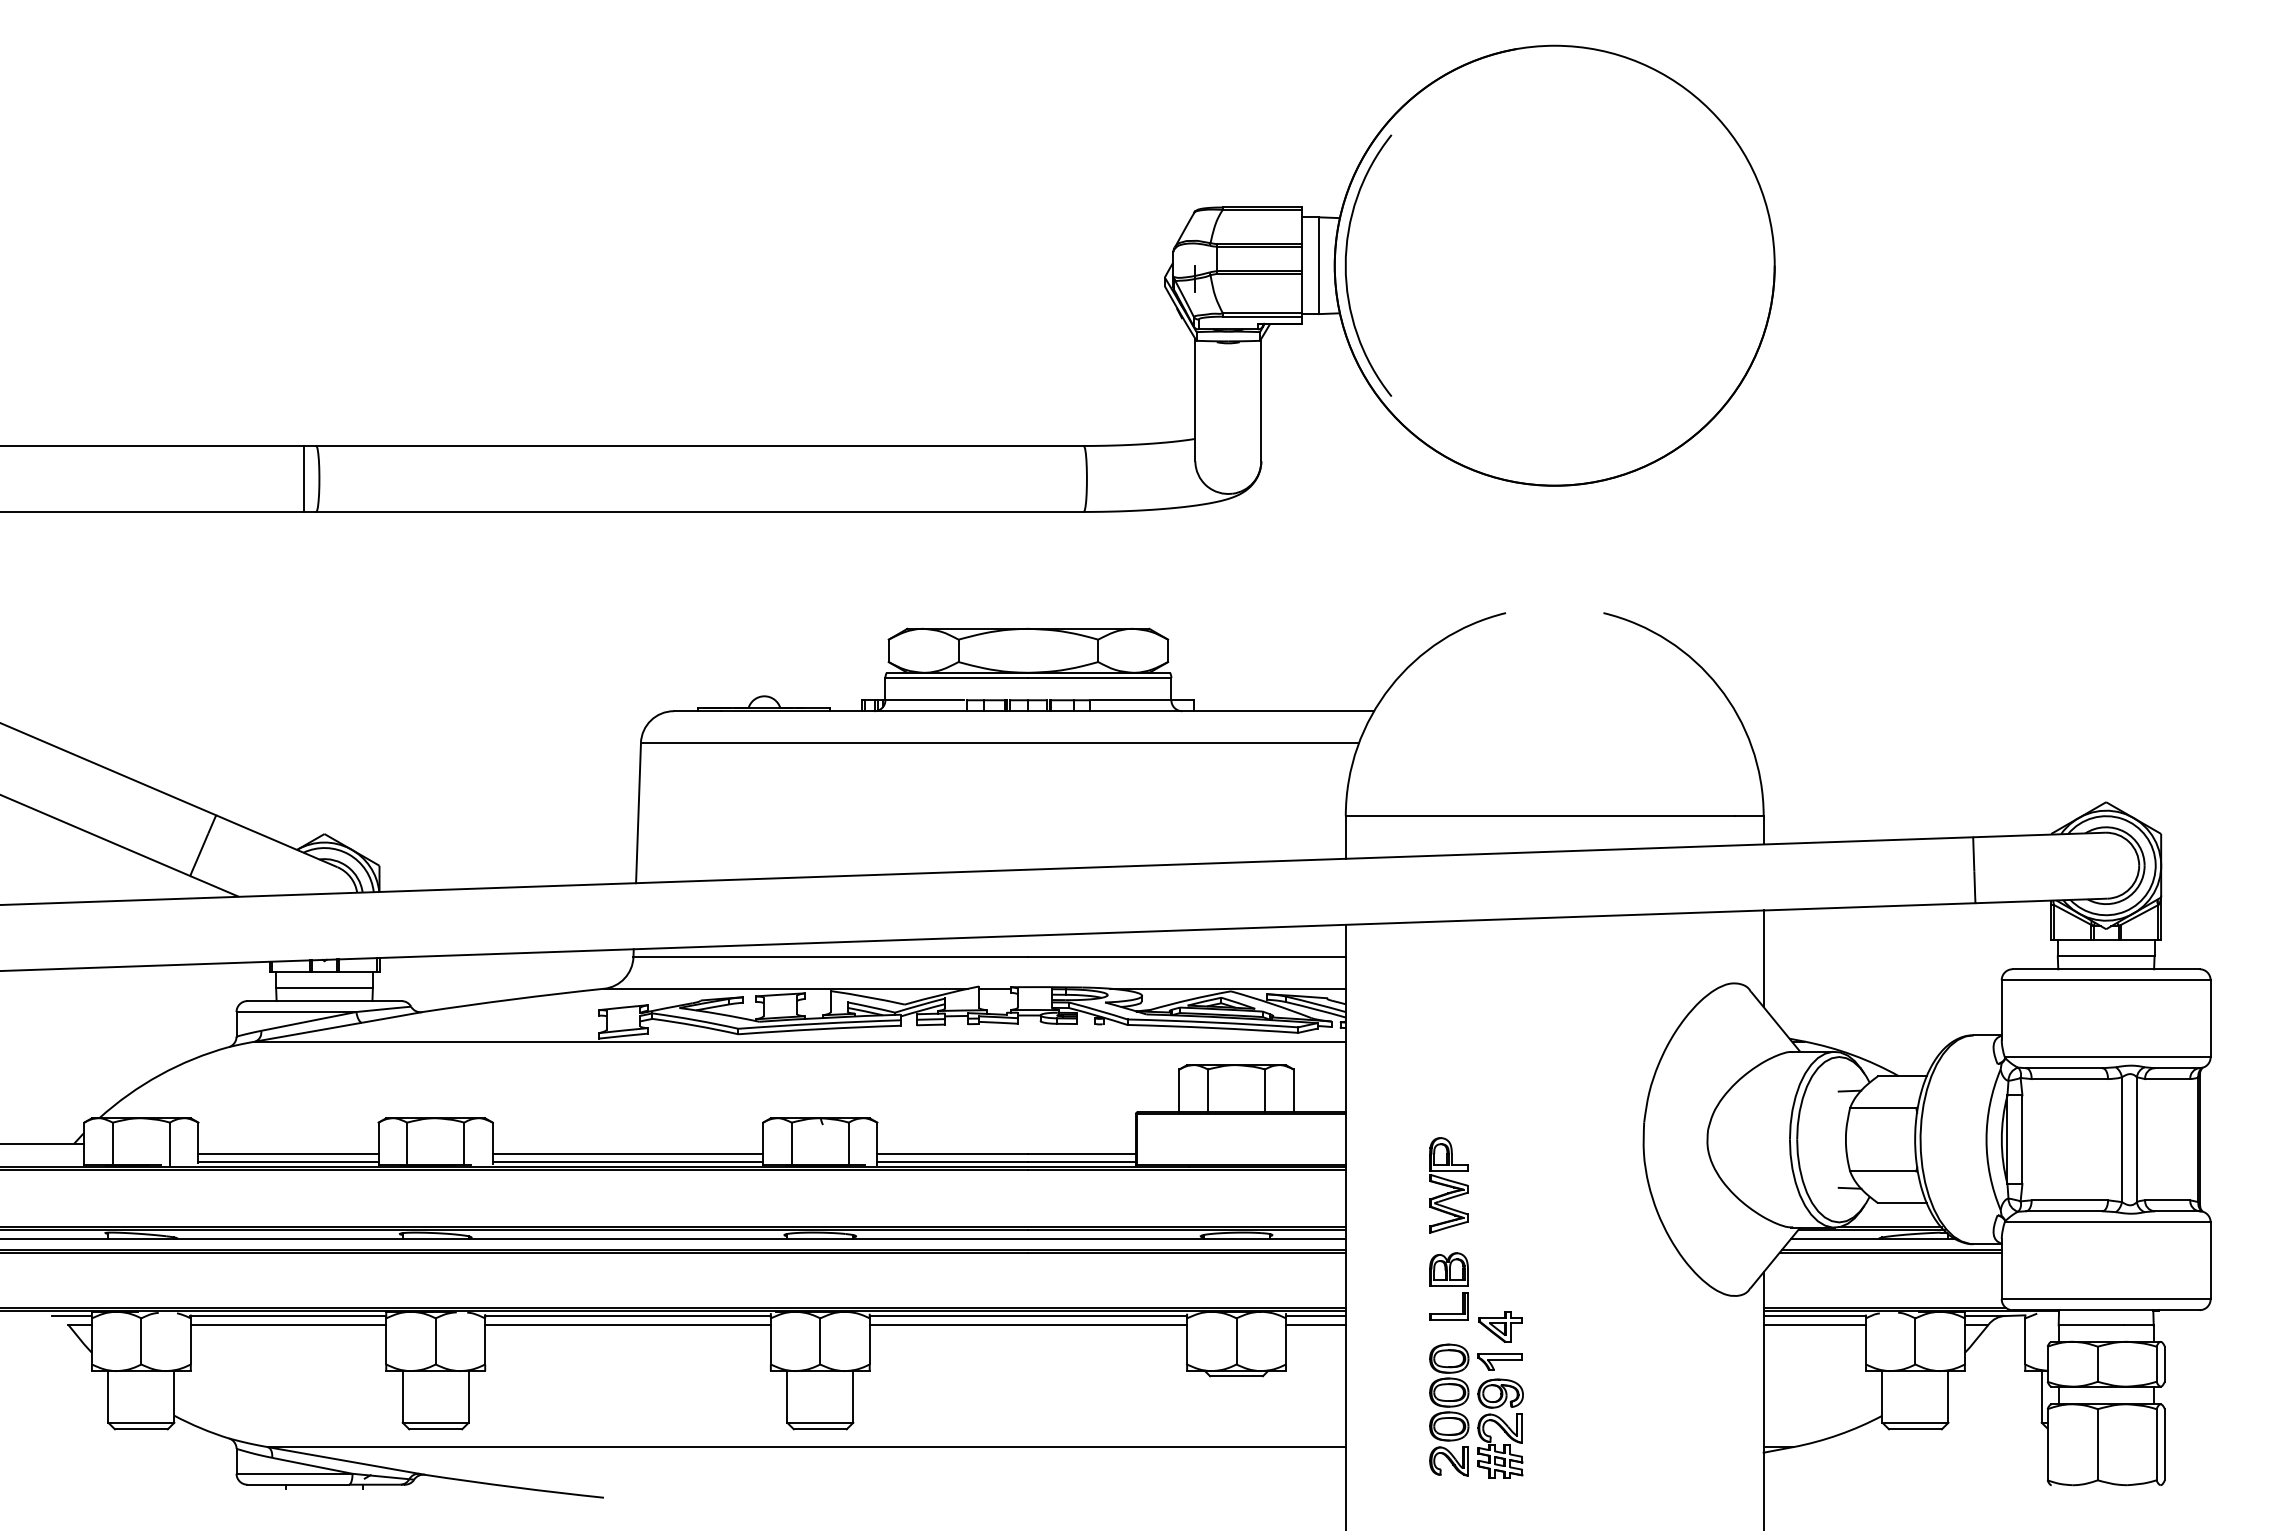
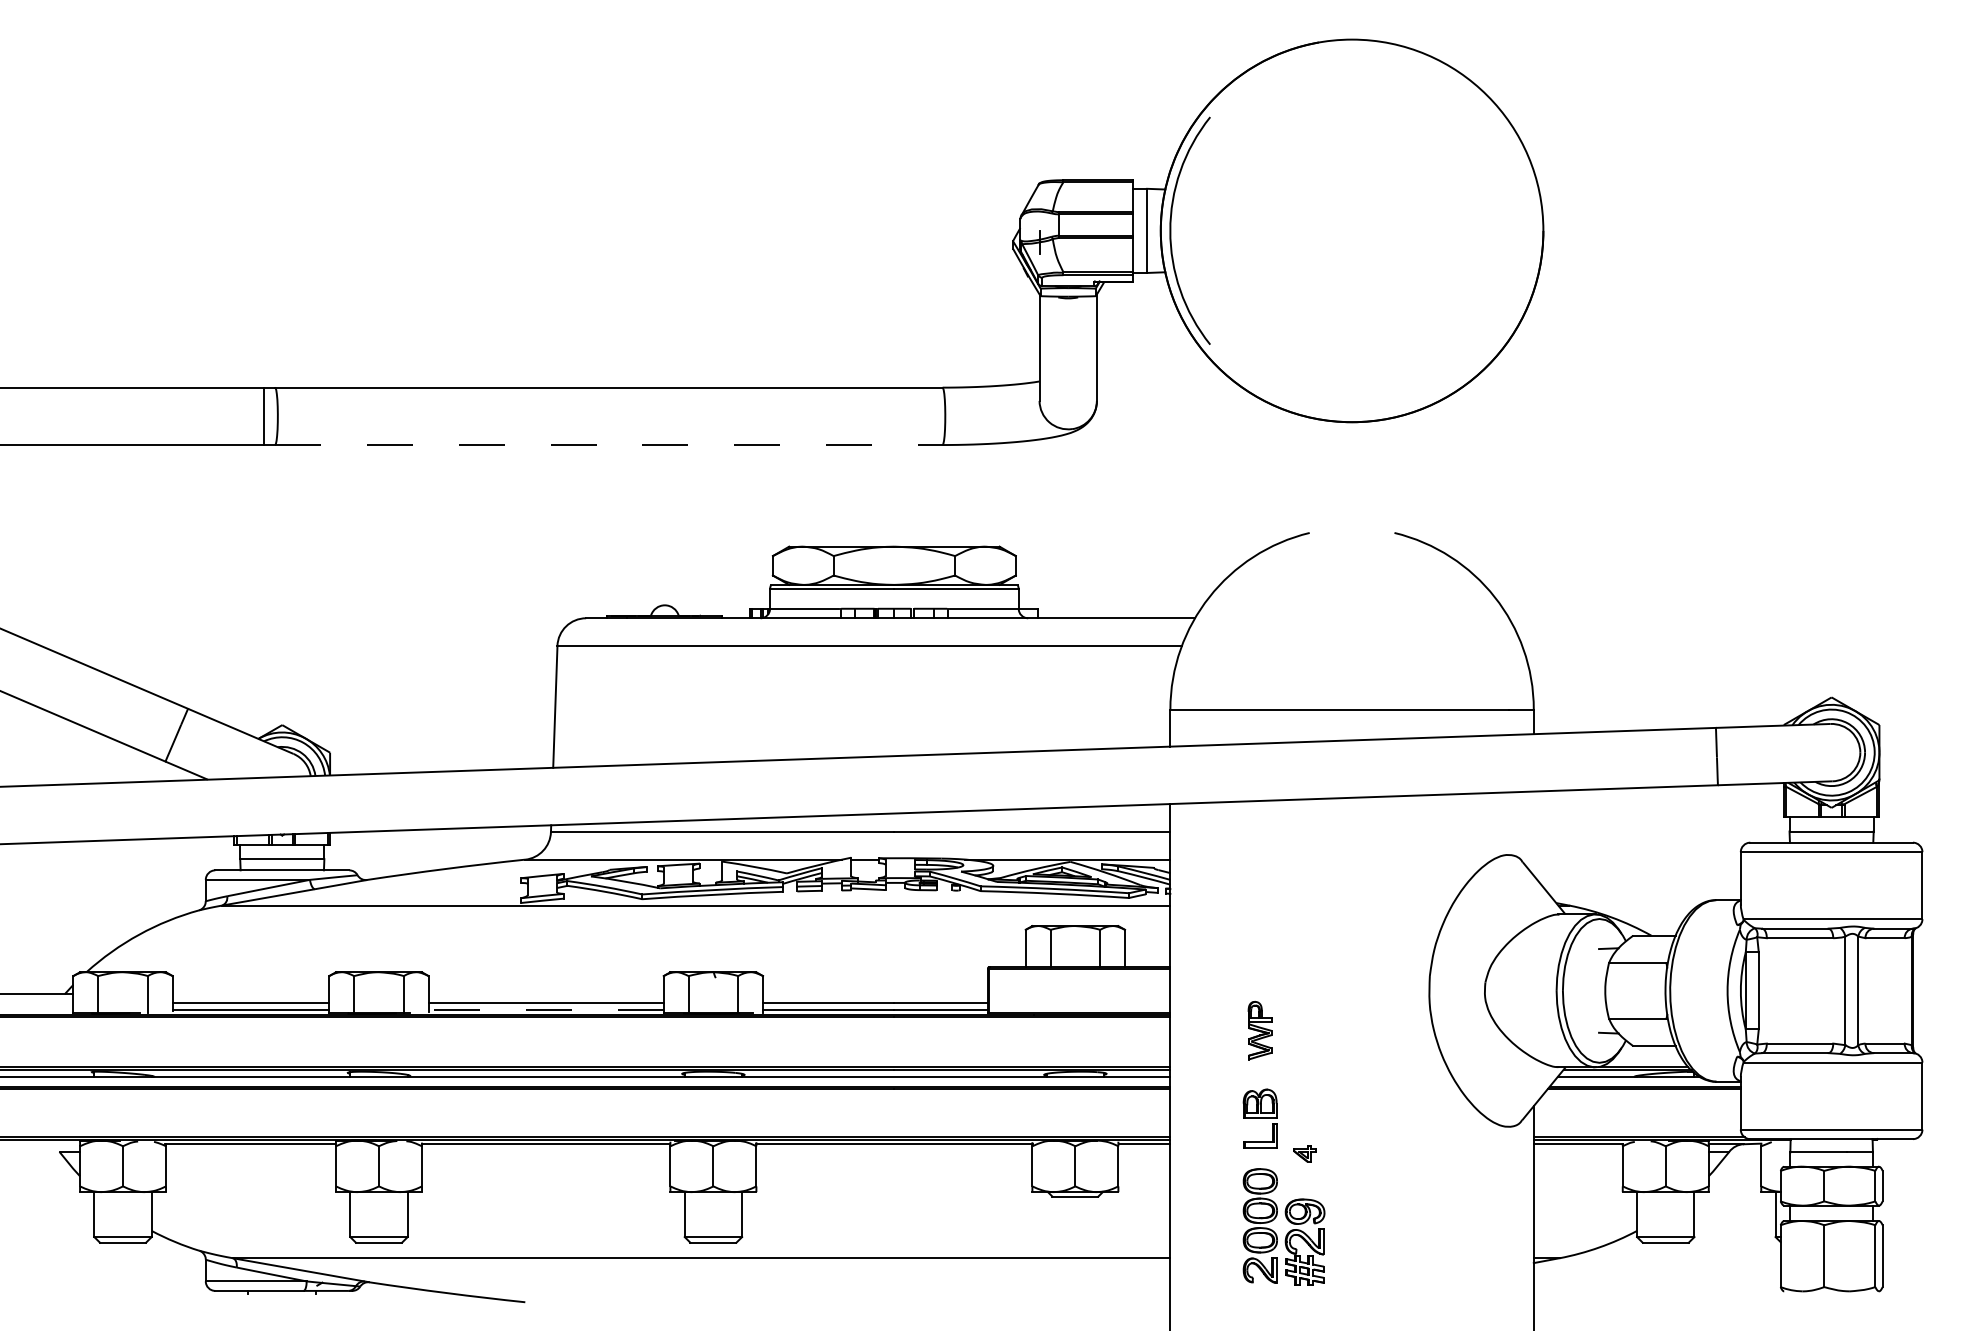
line: (700, 511) -> (609, 444), solid -> dashed
line: (1763, 958) -> (1533, 833), removed
line: (627, 1161) -> (545, 1009), solid -> dashed
part: (1448, 1185) -> (1259, 1030), size x0.7
line: (71, 1316) -> (62, 1144), removed
line: (288, 1324) -> (250, 1151), removed
line: (627, 1324) -> (545, 1151), removed
line: (1028, 1324) -> (894, 1151), removed
line: (1315, 1324) -> (1144, 1151), removed
line: (1814, 1324) -> (1577, 1151), removed
part: (1500, 1326) -> (1304, 1153), size x0.6
part: (1499, 1361) -> (1304, 1183), removed

